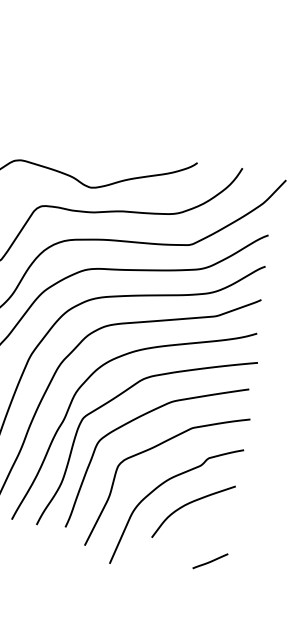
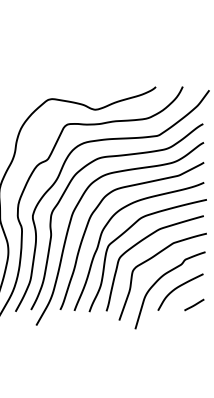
line: (210, 560) -> (194, 304), moved

